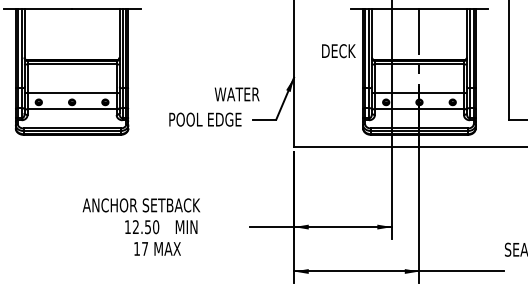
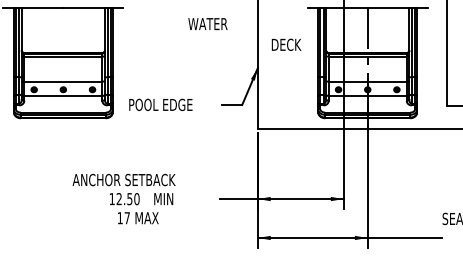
text: (338, 51) -> (286, 45), moved
text: (236, 94) -> (207, 24), moved
text: (205, 119) -> (160, 104), moved

